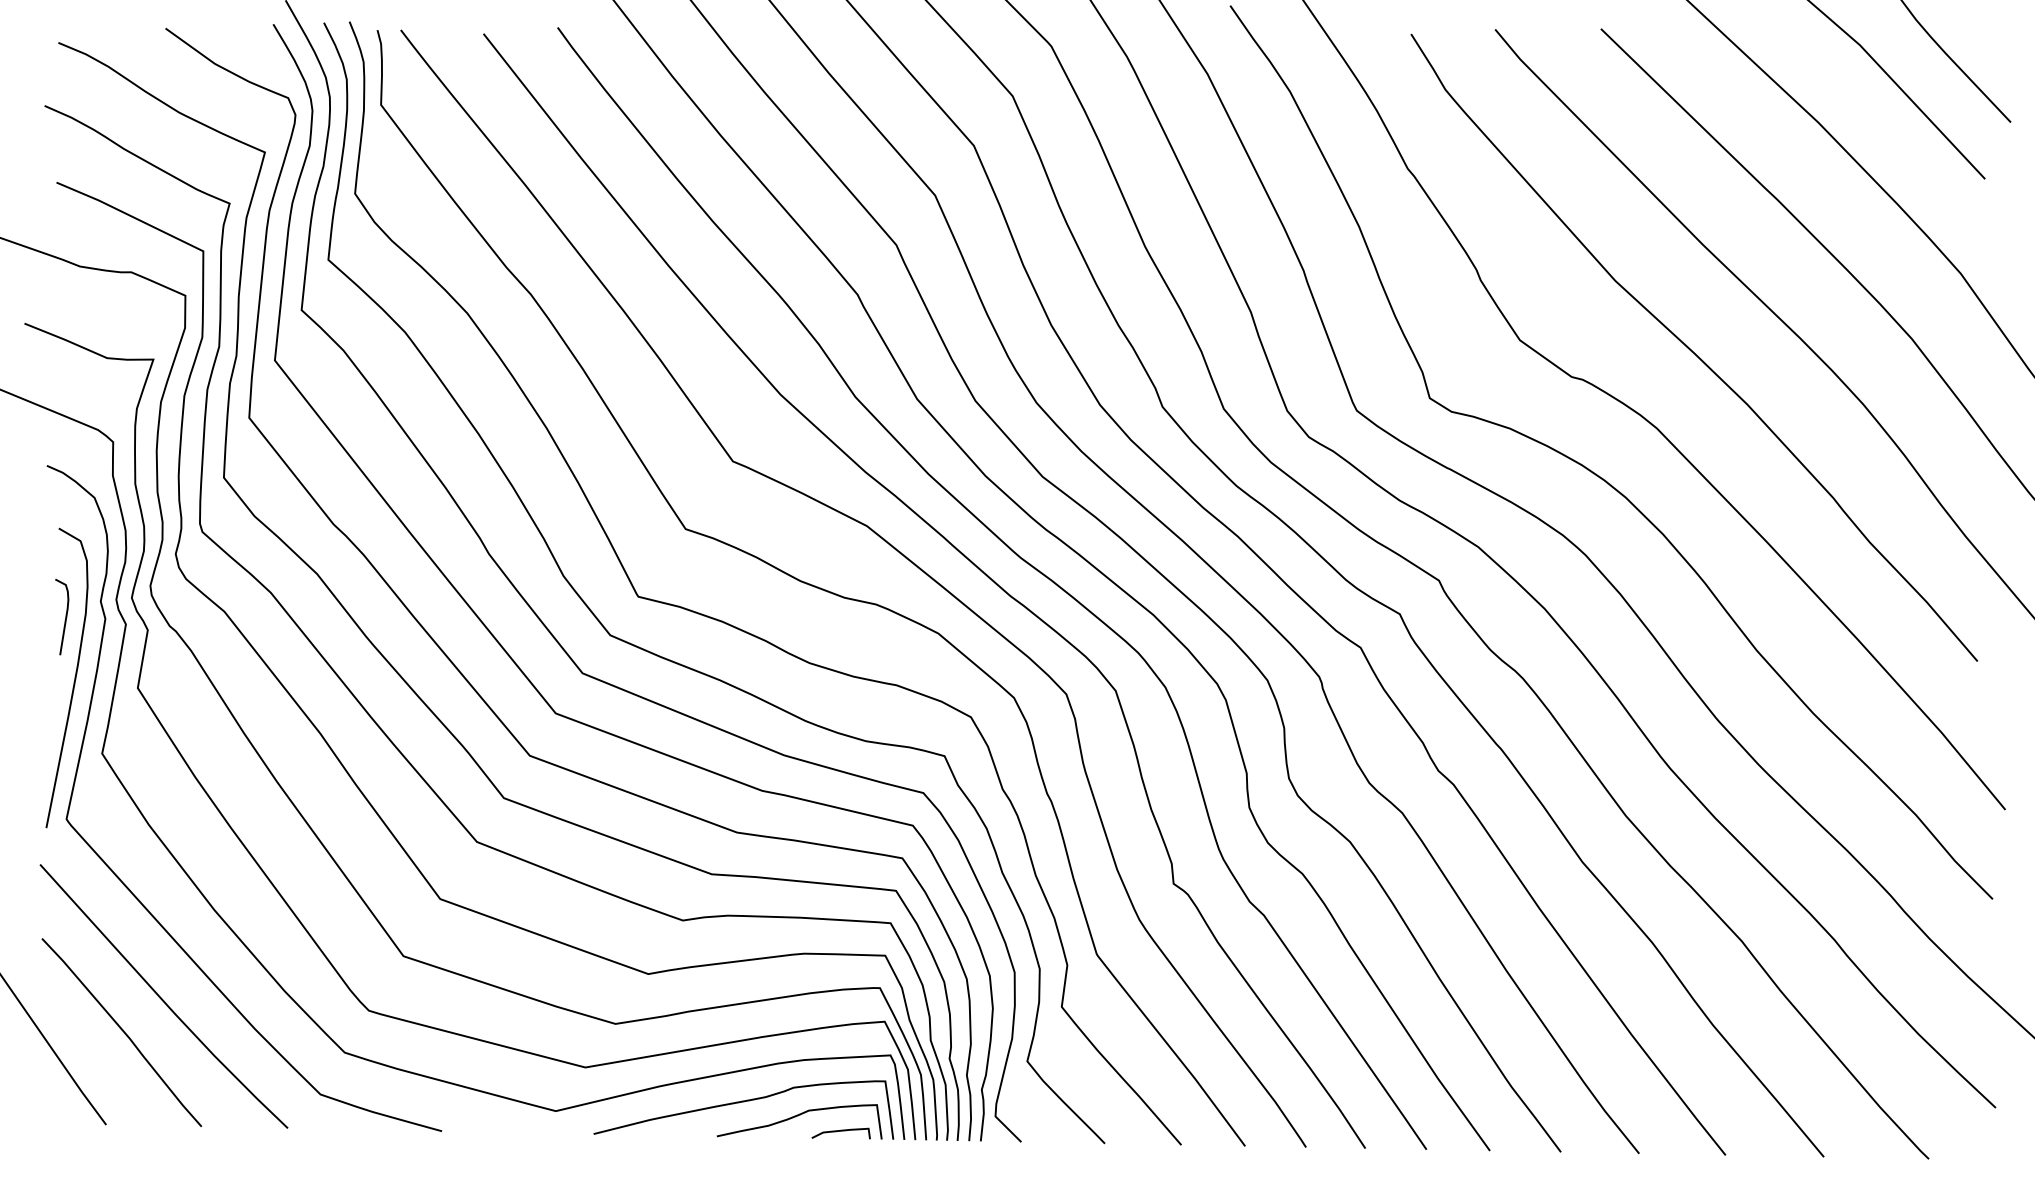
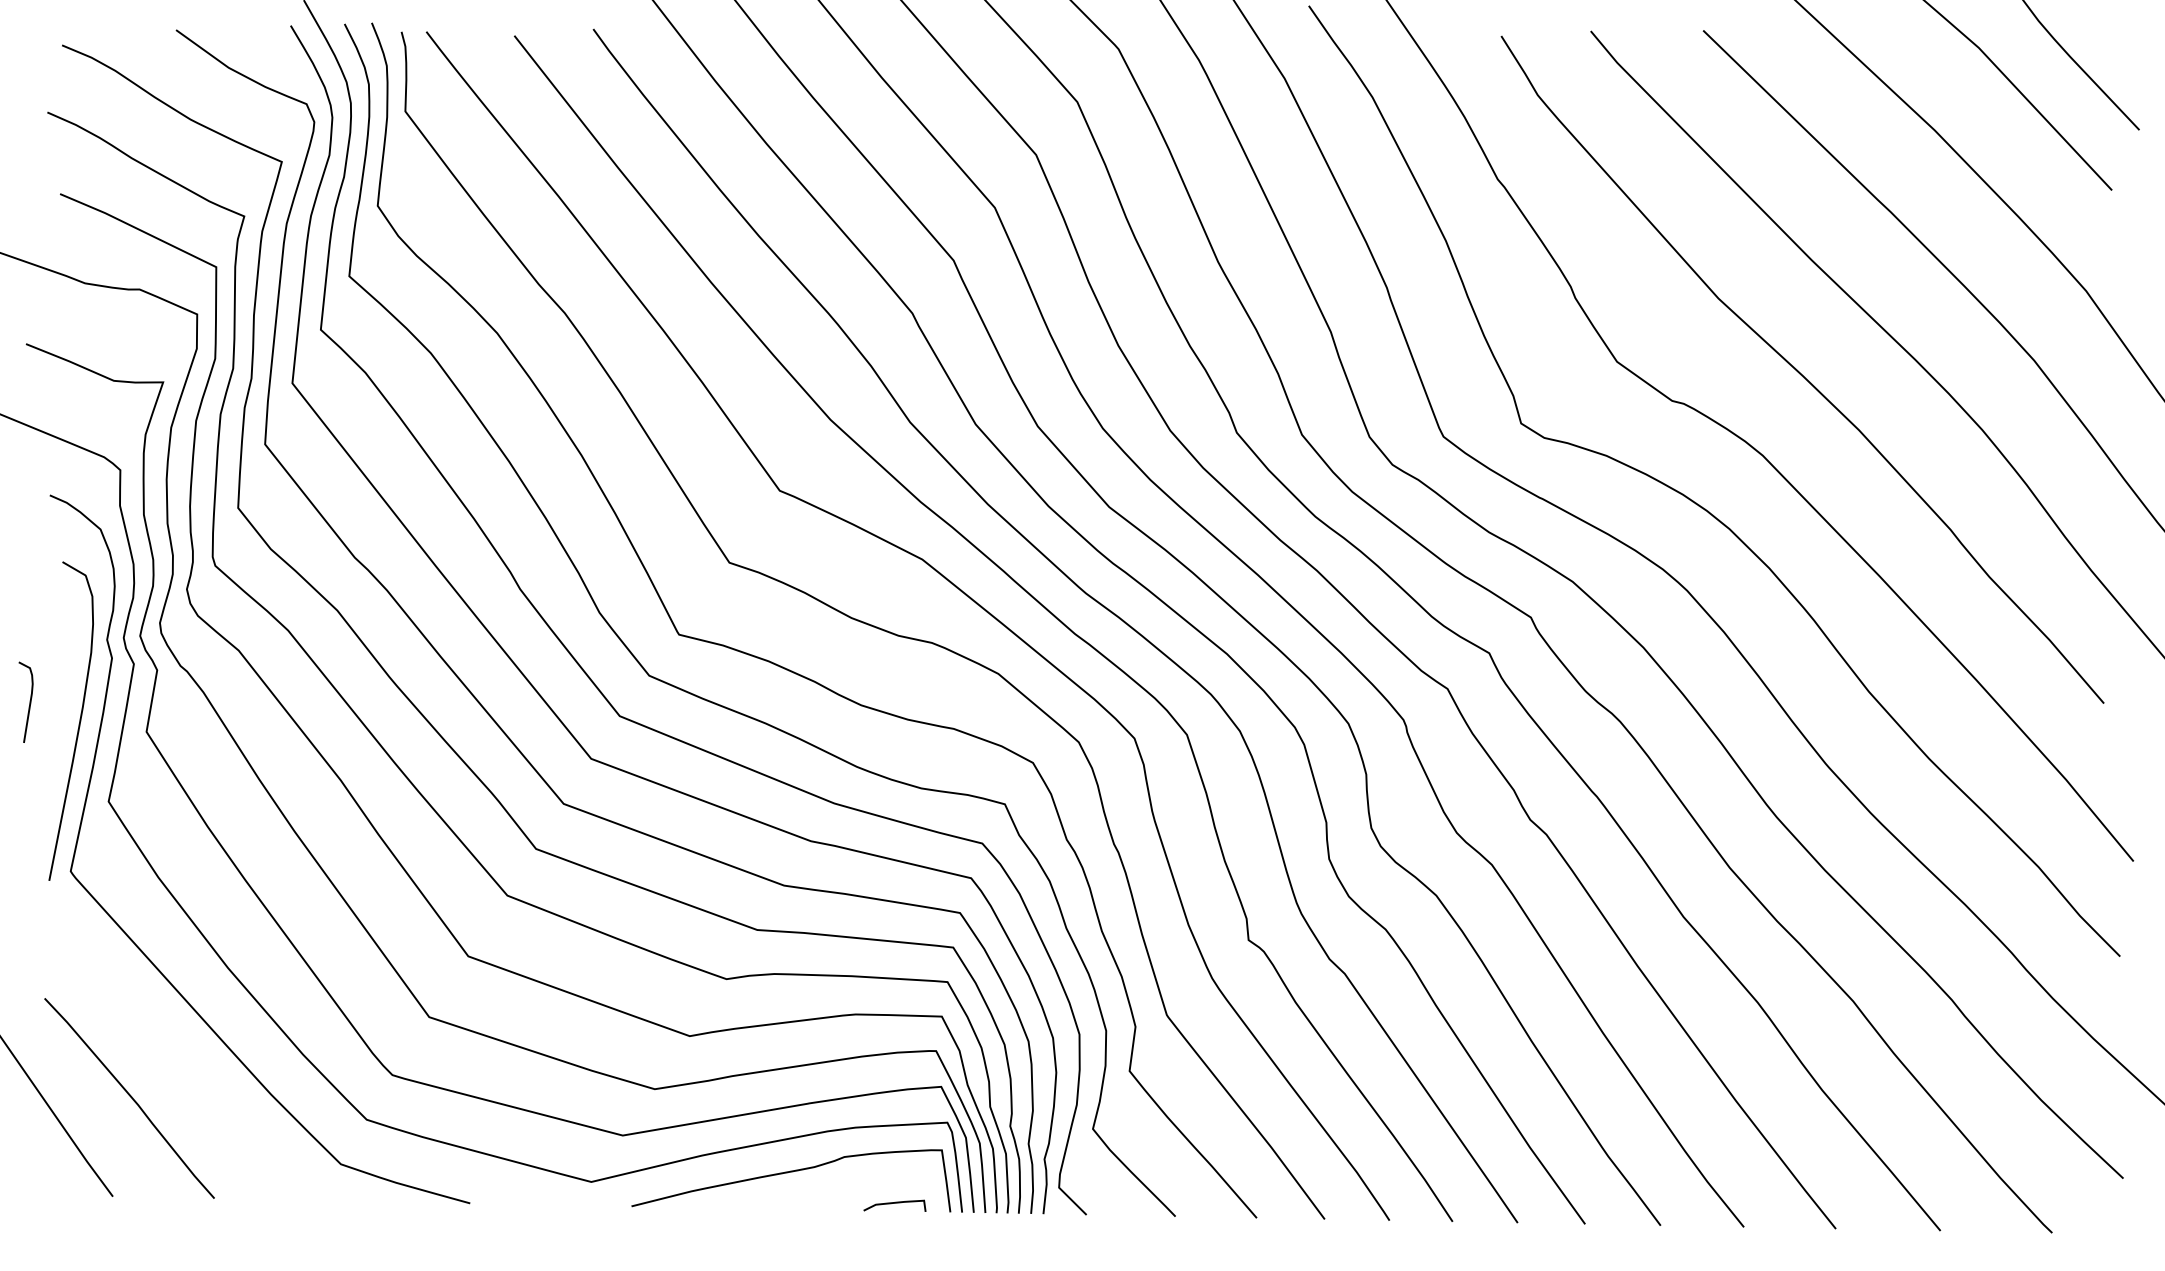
curve: (65, 616) -> (29, 701), moved
line: (162, 997) -> (172, 1061), removed
curve: (798, 1116) -> (849, 1187), removed

